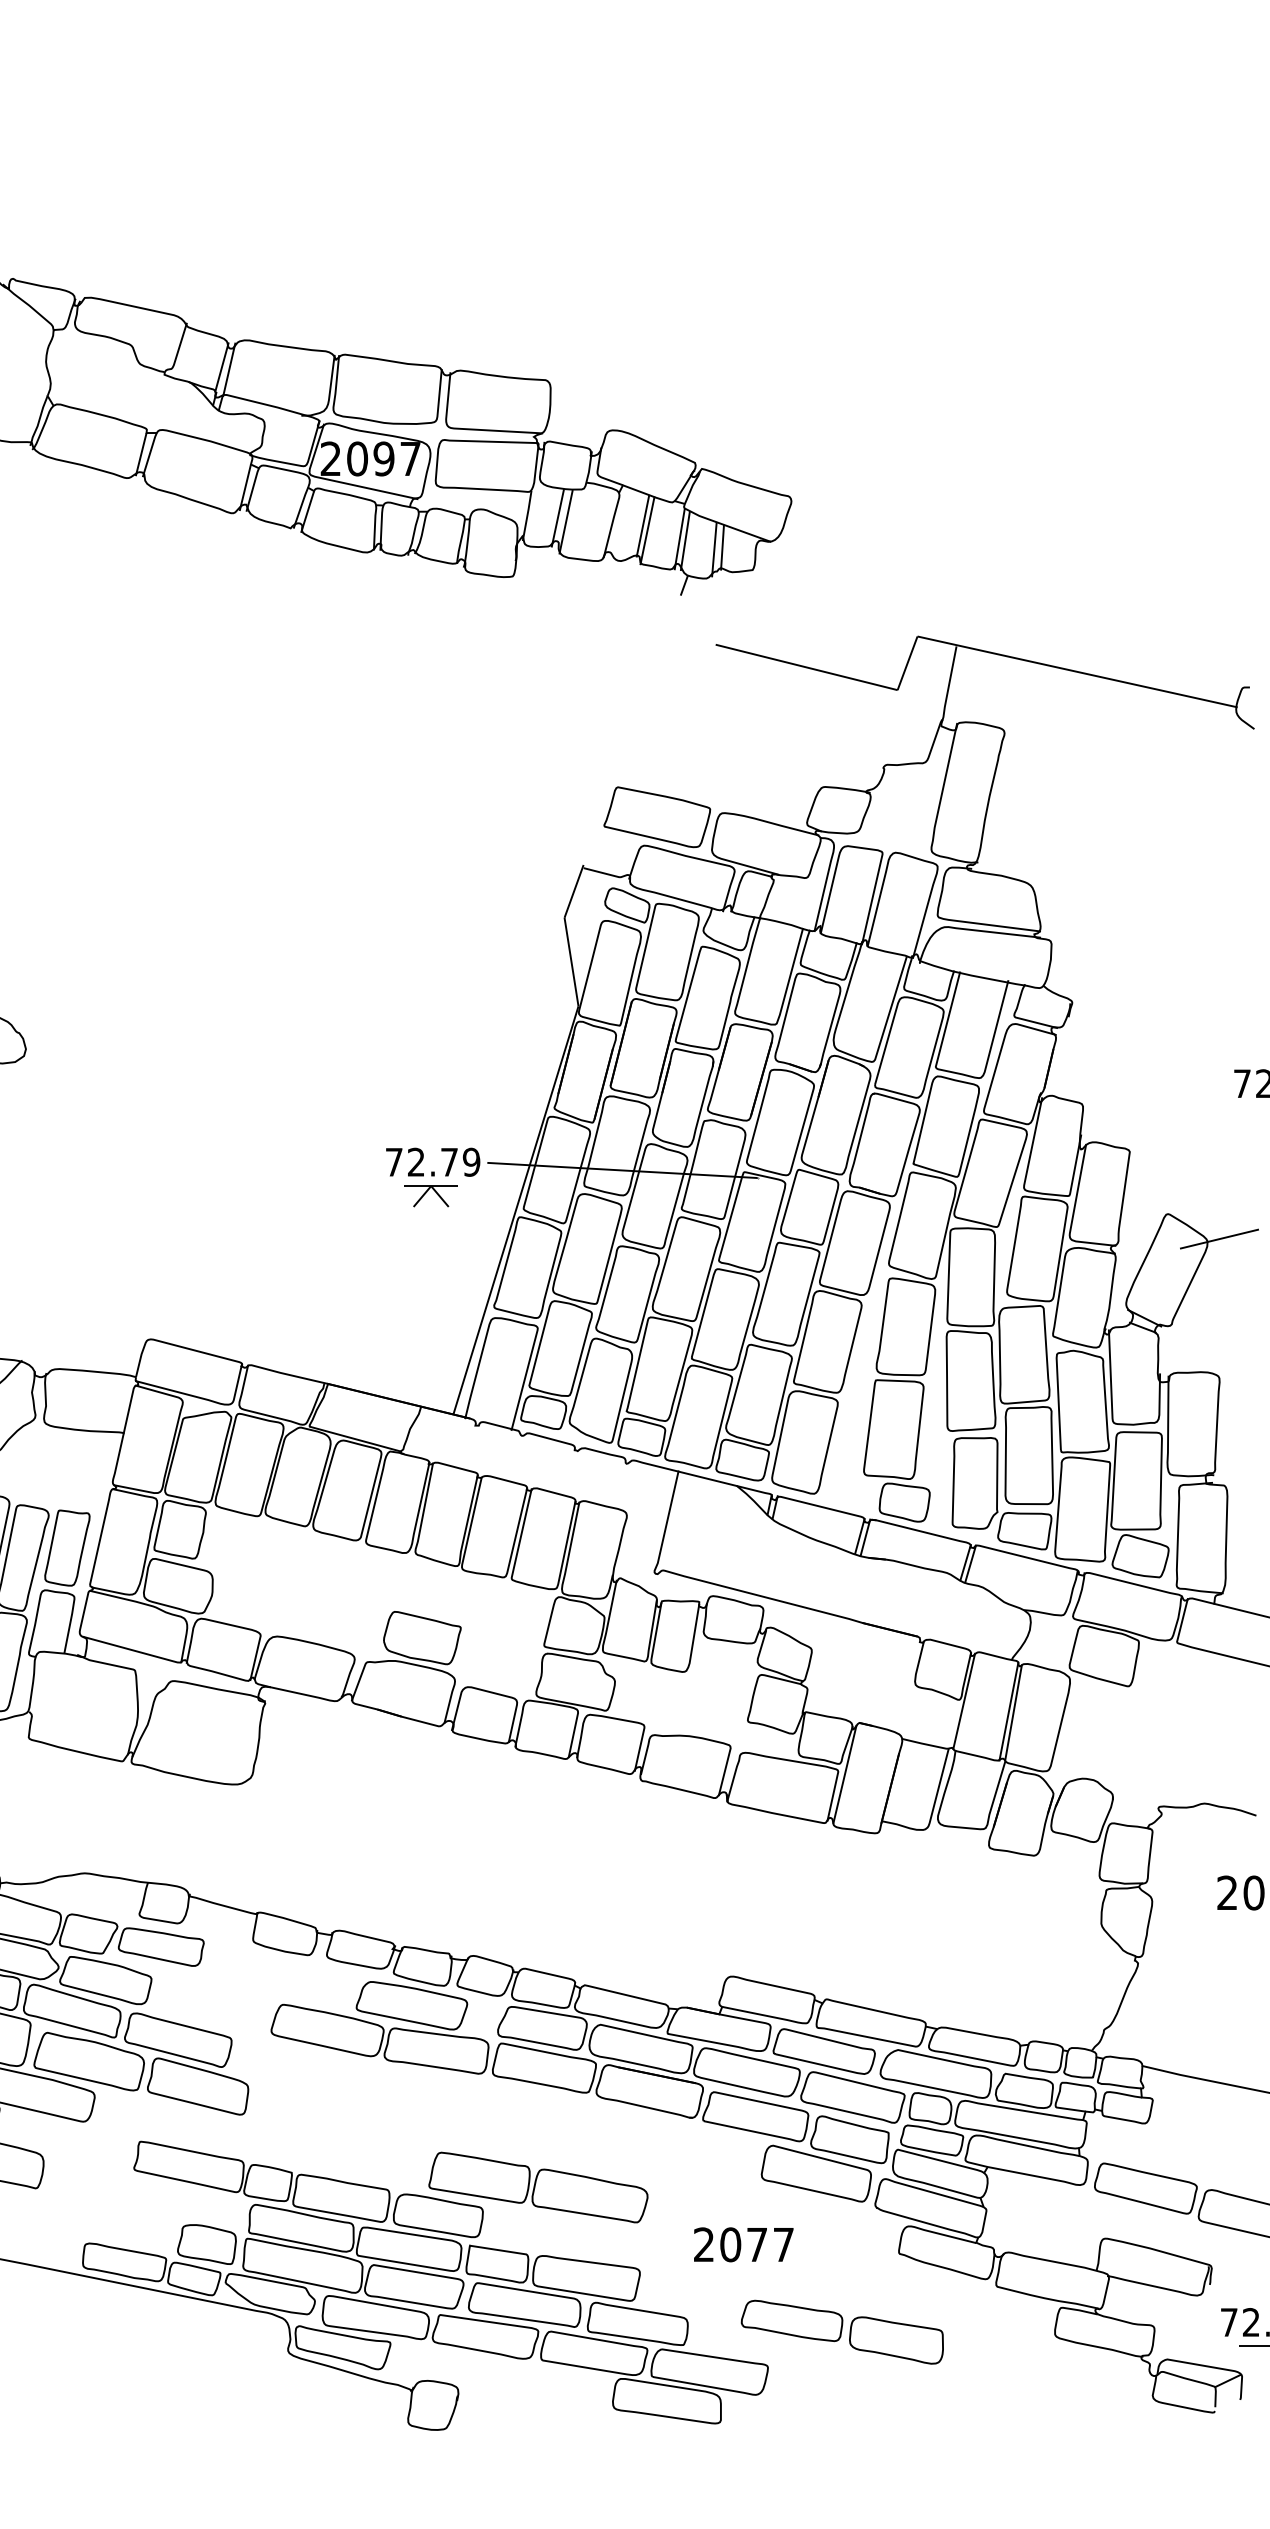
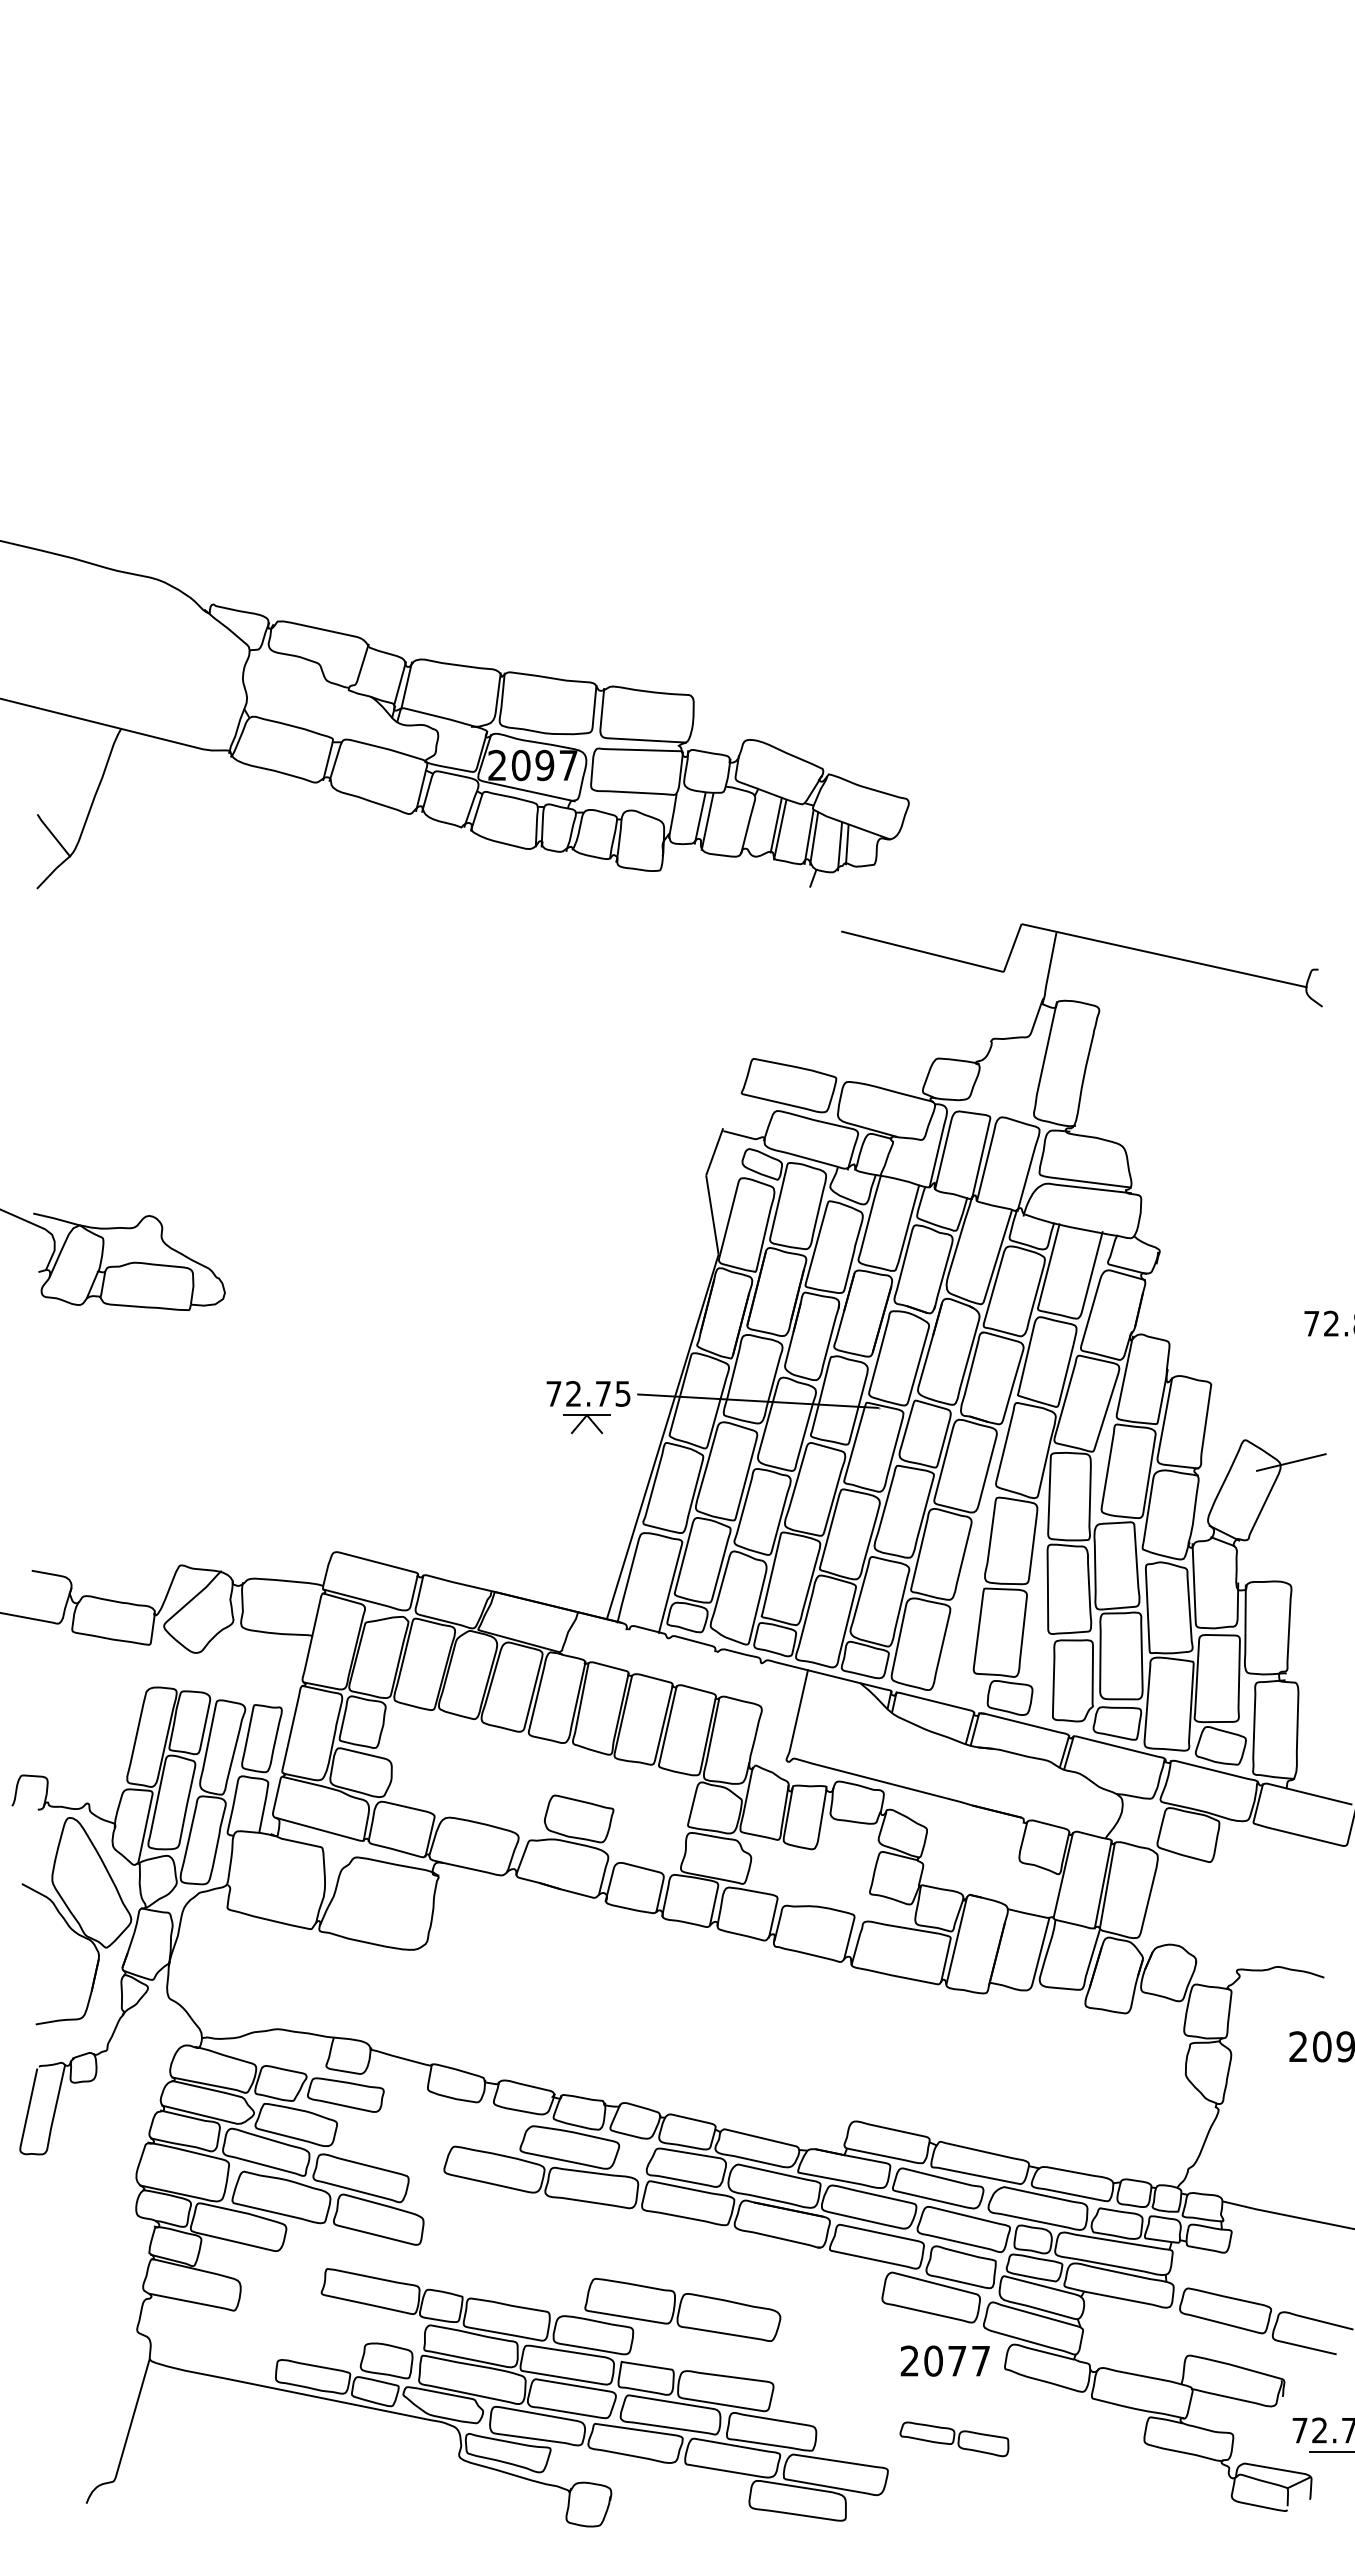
text: (470, 1161) -> (622, 1393), 72.79 -> 72.75
text: (742, 2244) -> (944, 2360), moved
part: (842, 2332) -> (954, 2439), size x0.6

